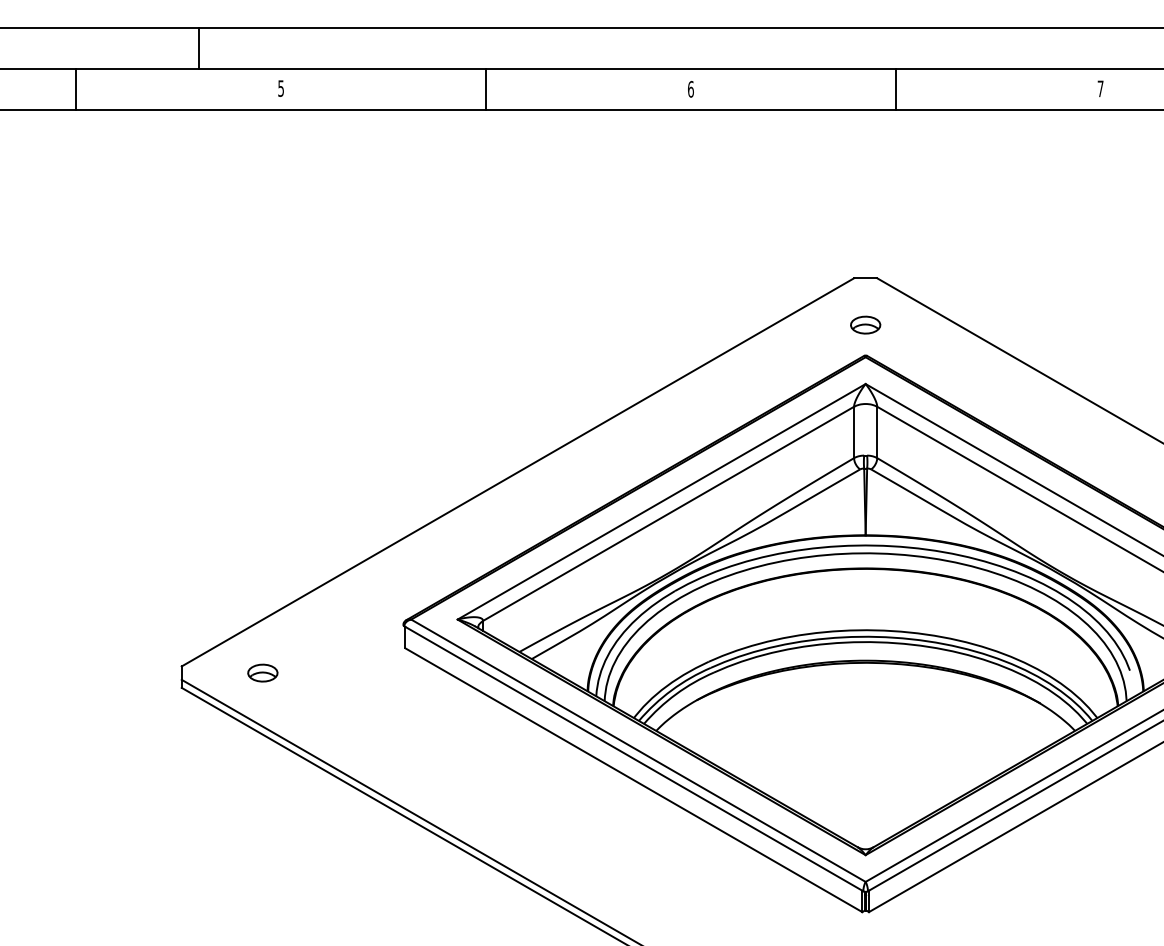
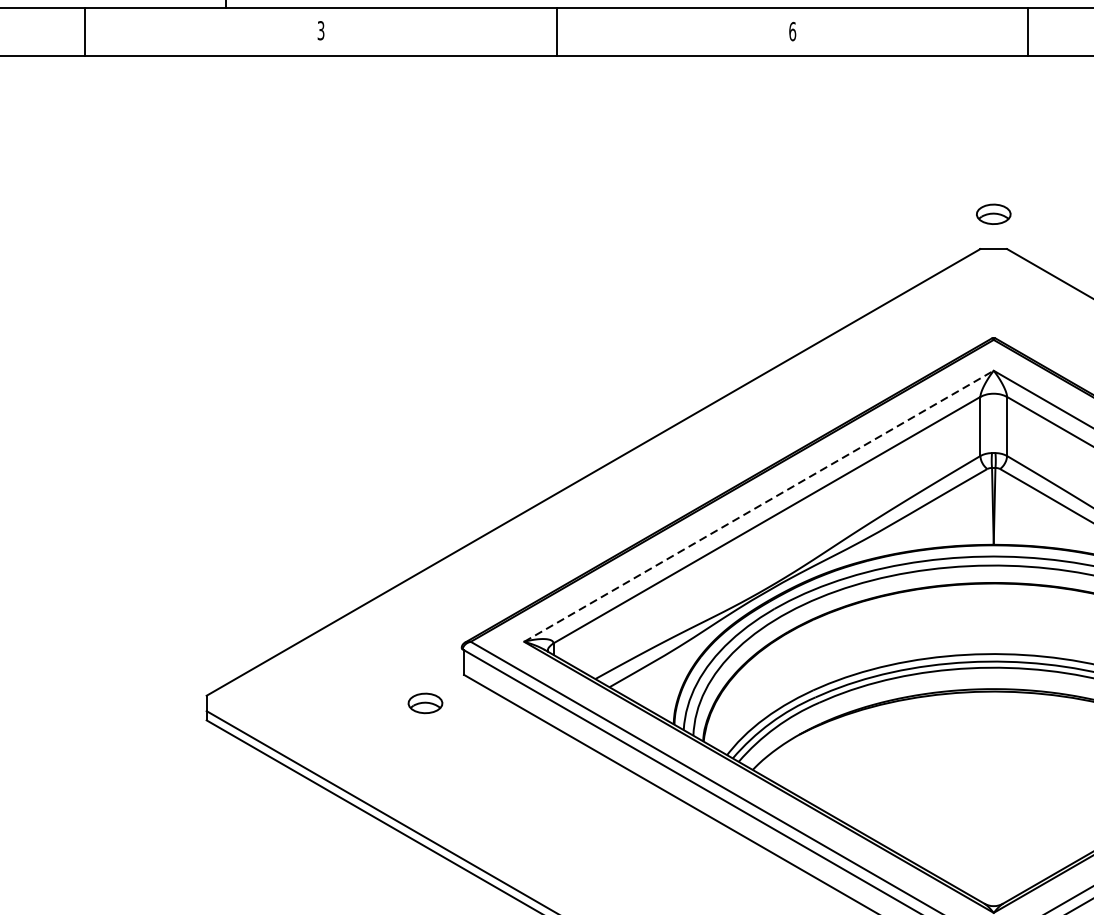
text: (280, 88) -> (320, 30), 5 -> 3
part: (865, 324) -> (993, 213), moved
line: (661, 501) -> (758, 505), solid -> dashed
part: (262, 672) -> (425, 702), moved

